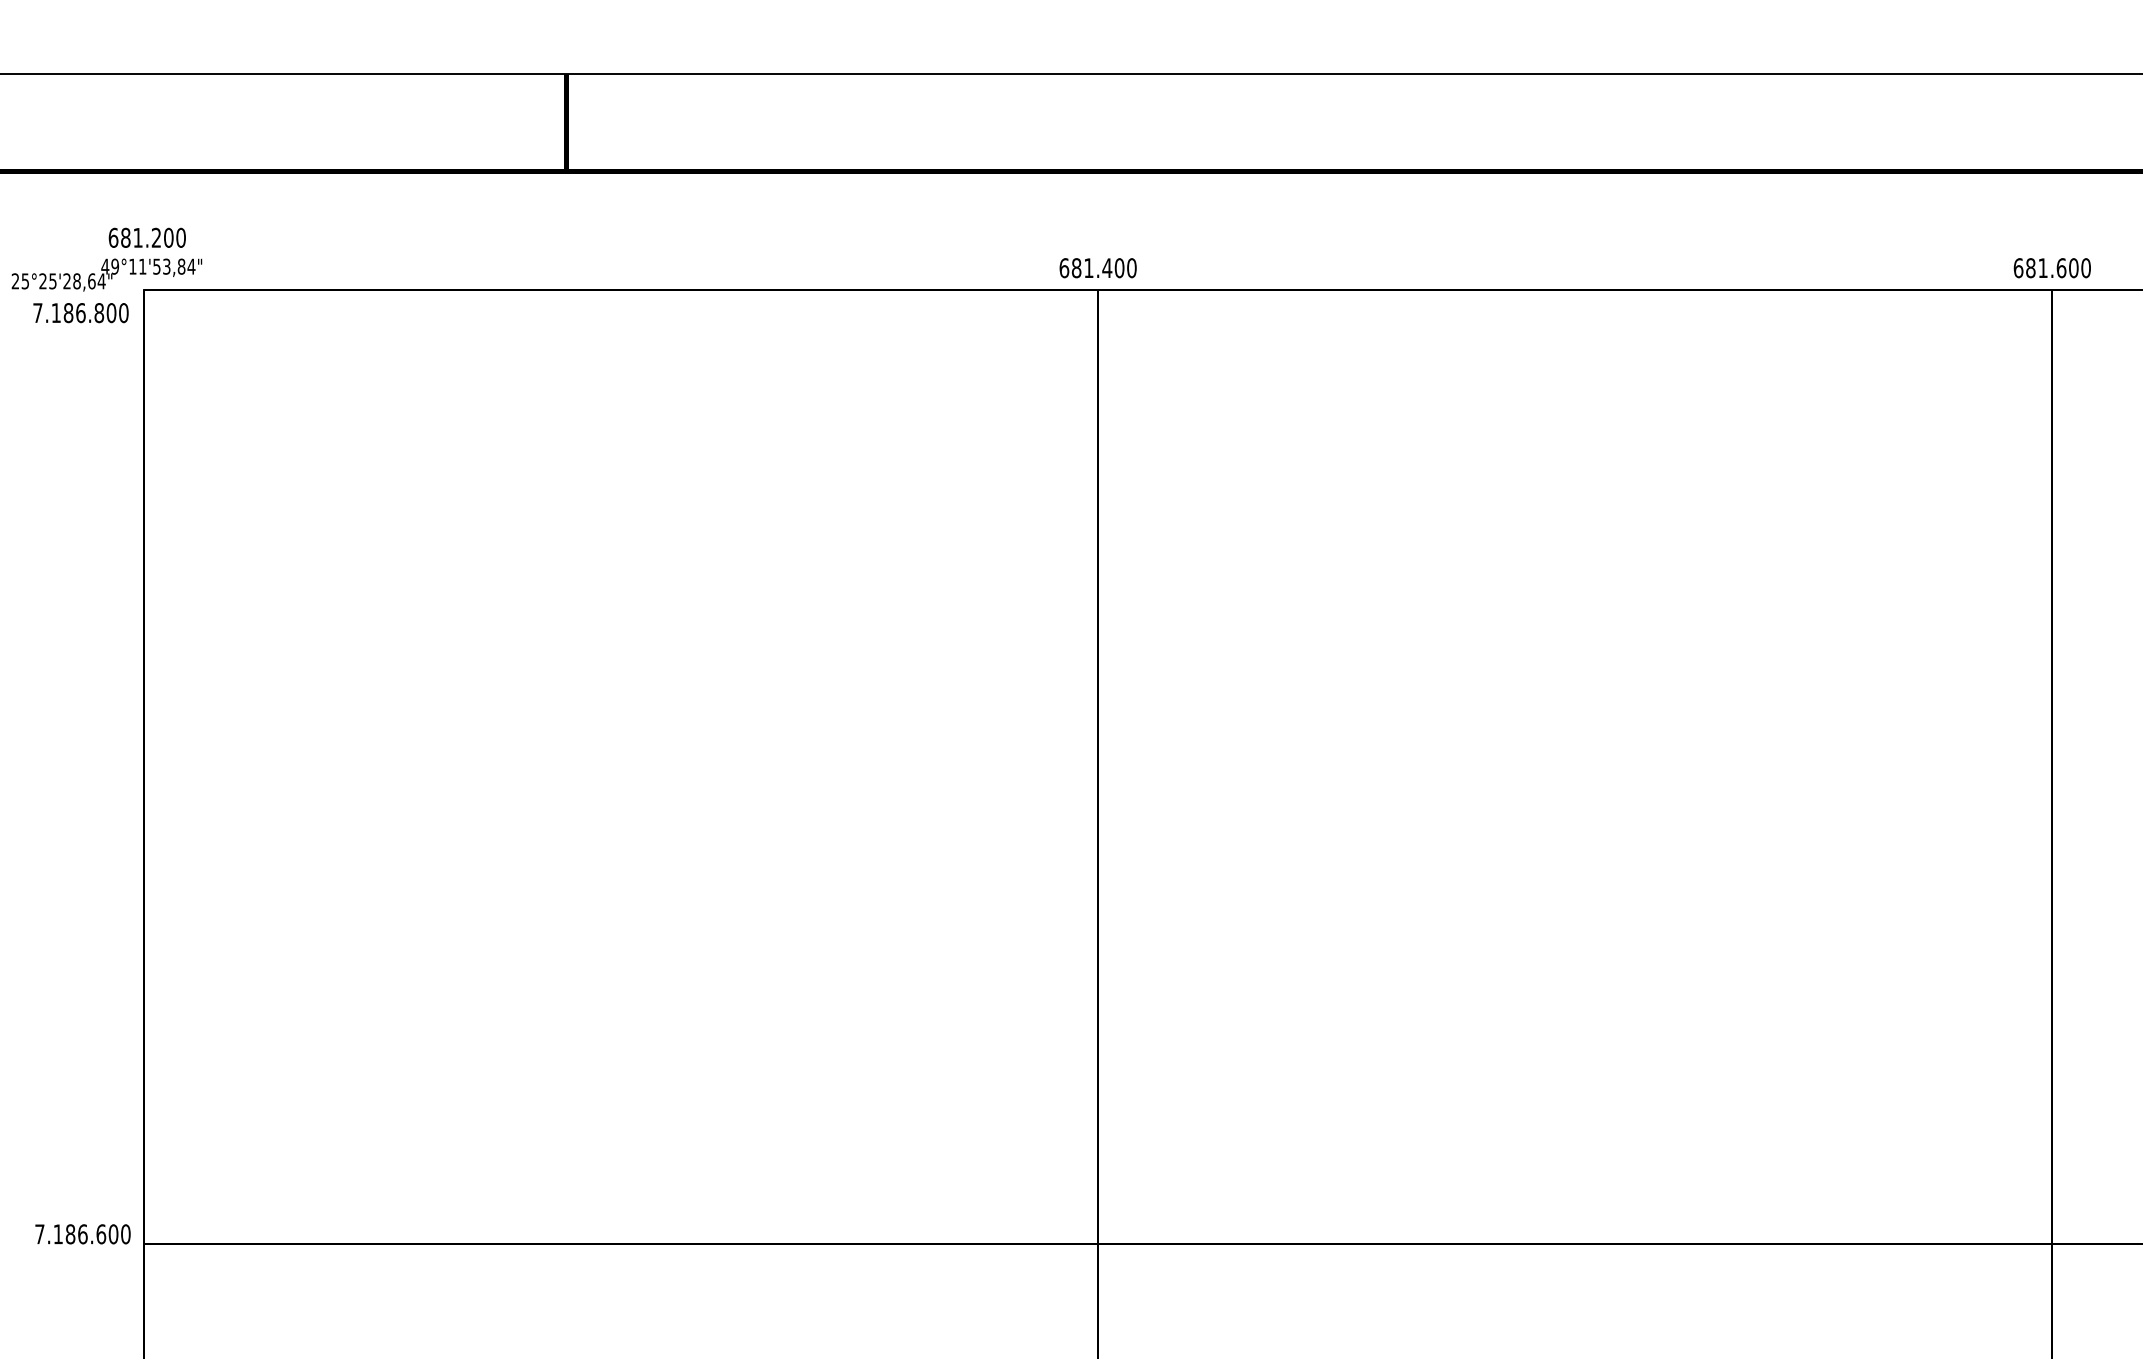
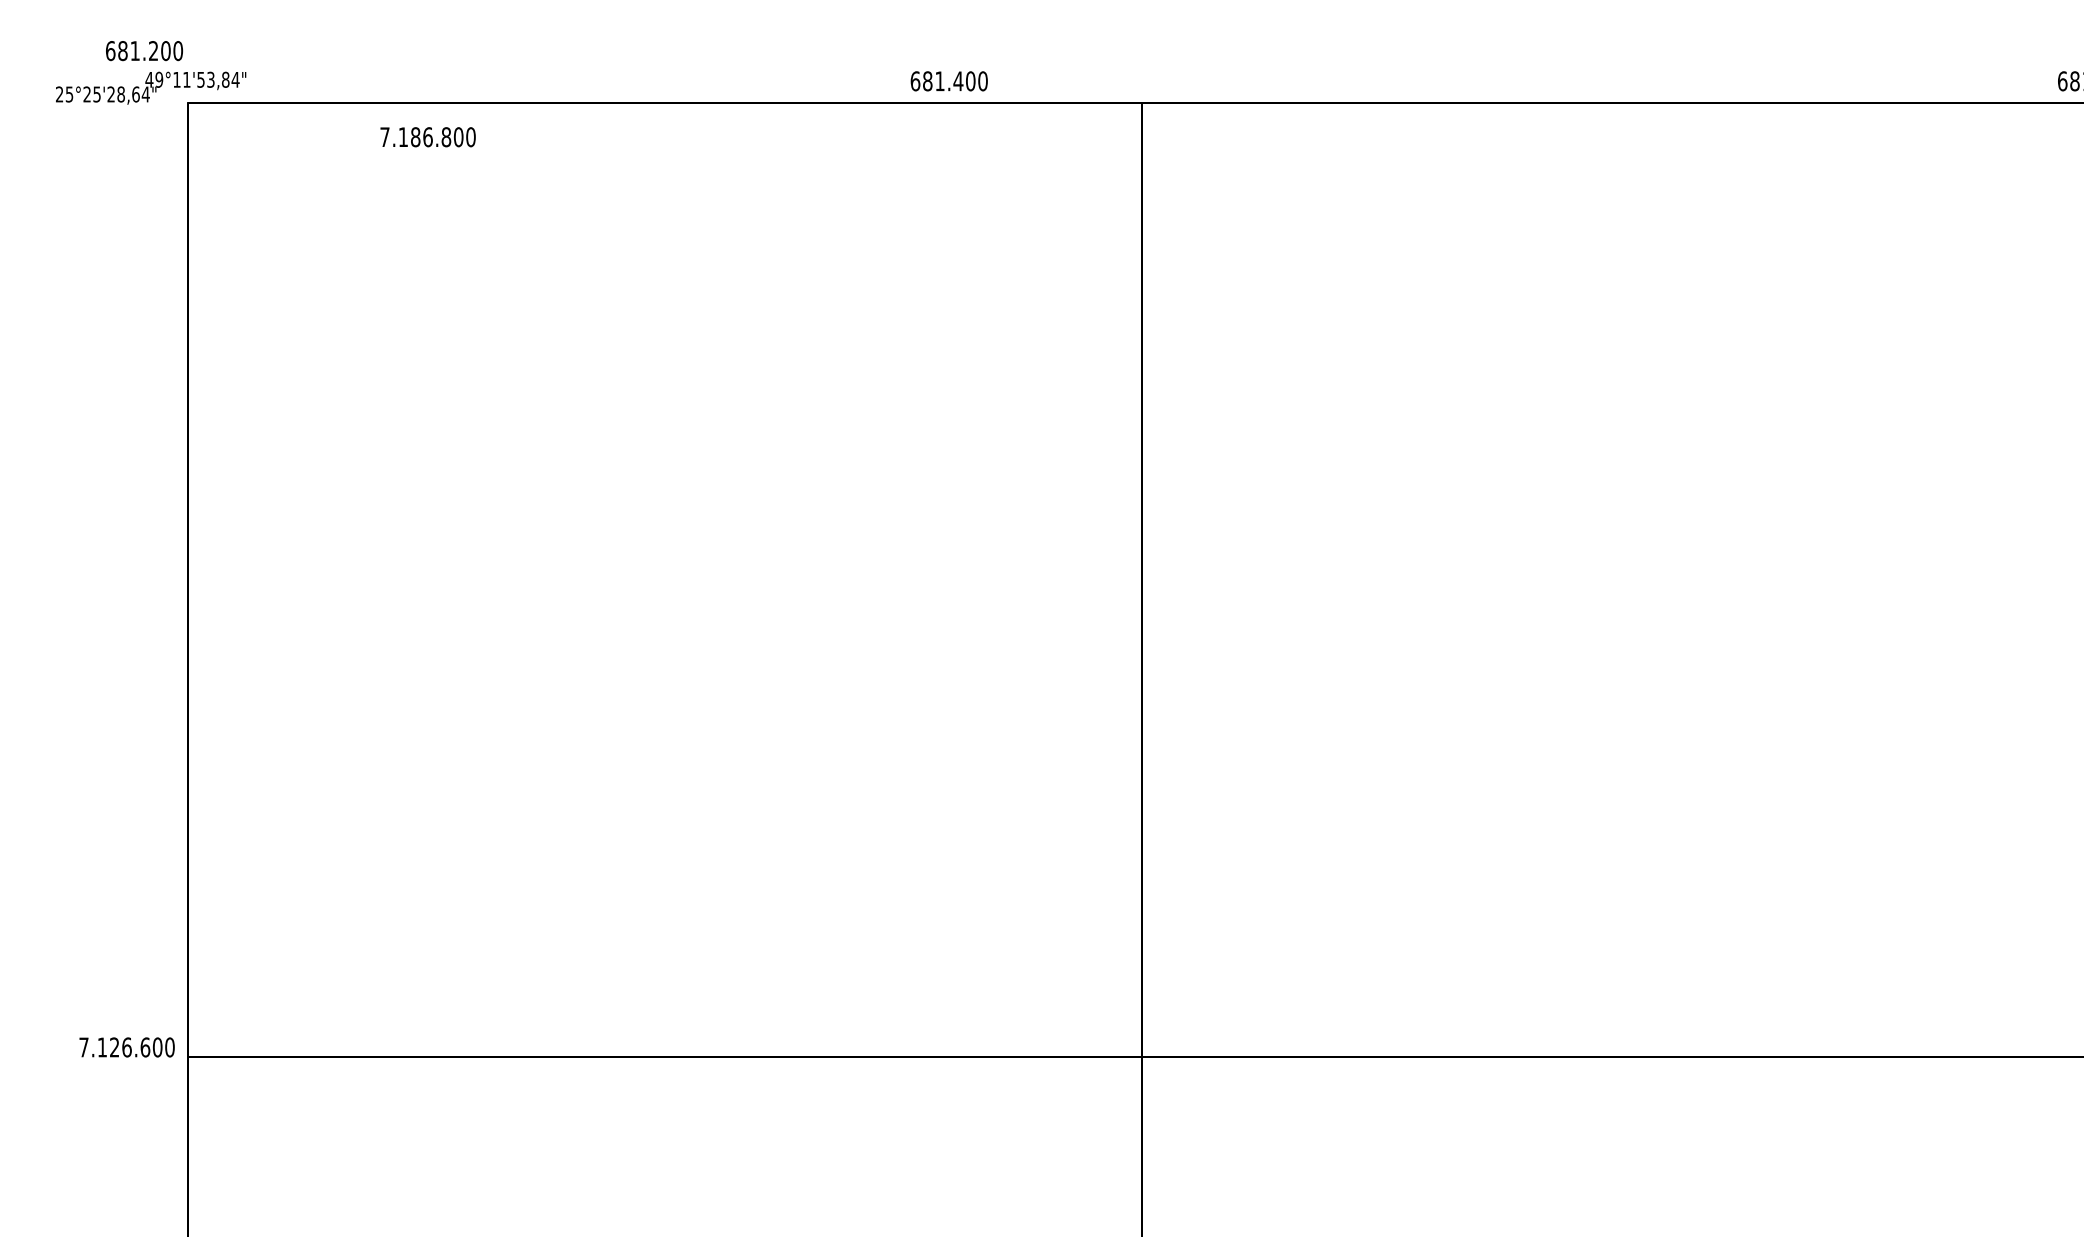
text: (146, 237) -> (143, 50), moved
text: (1097, 268) -> (948, 81), moved
text: (80, 313) -> (427, 137), moved
text: (70, 1234) -> (114, 1047), 7.186.600 -> 7.126.600

